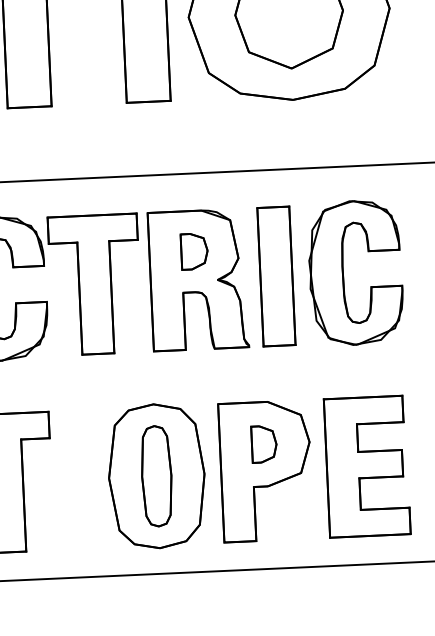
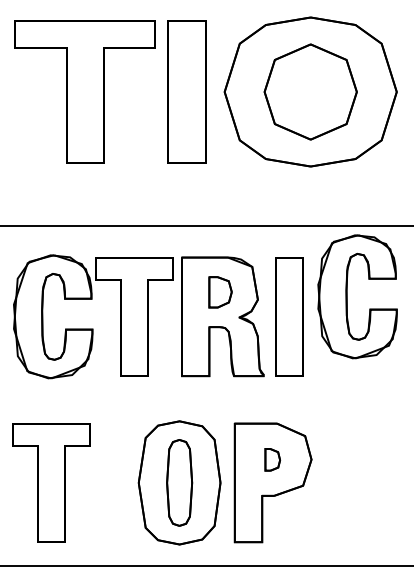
part: (343, 273) -> (347, 296), moved
part: (263, 444) -> (272, 459), size x0.7
part: (366, 466) -> (359, 482), removed

